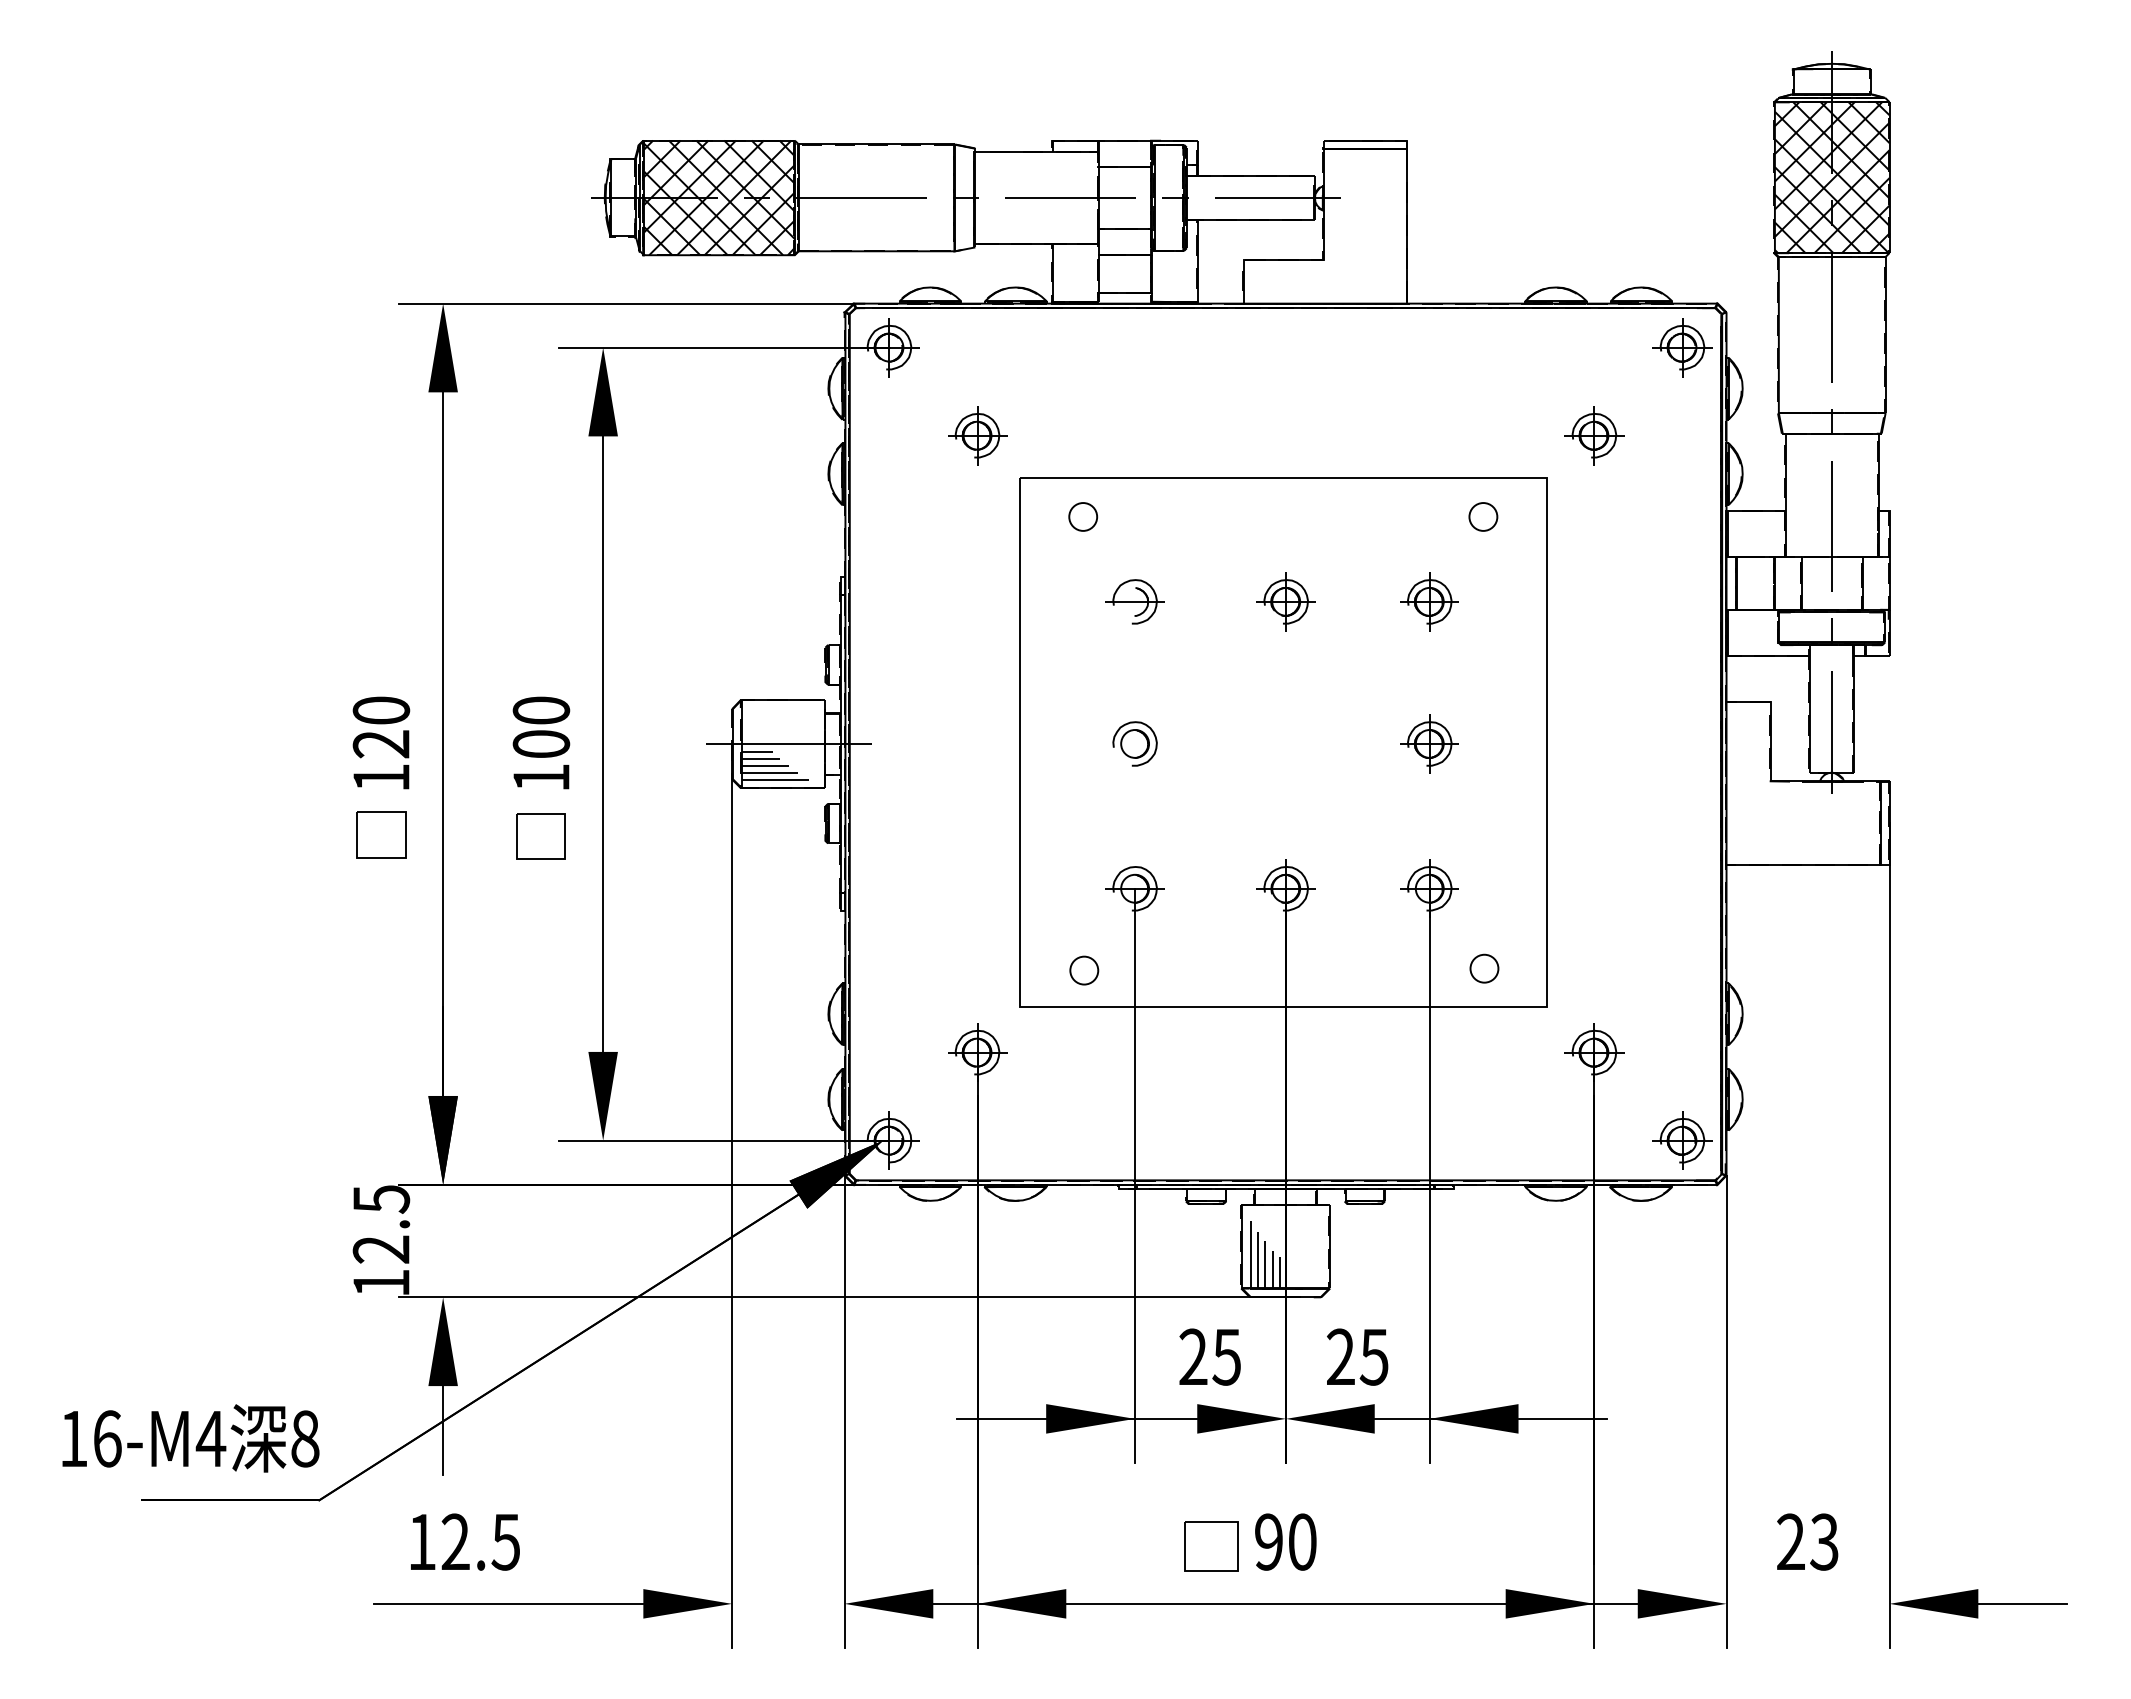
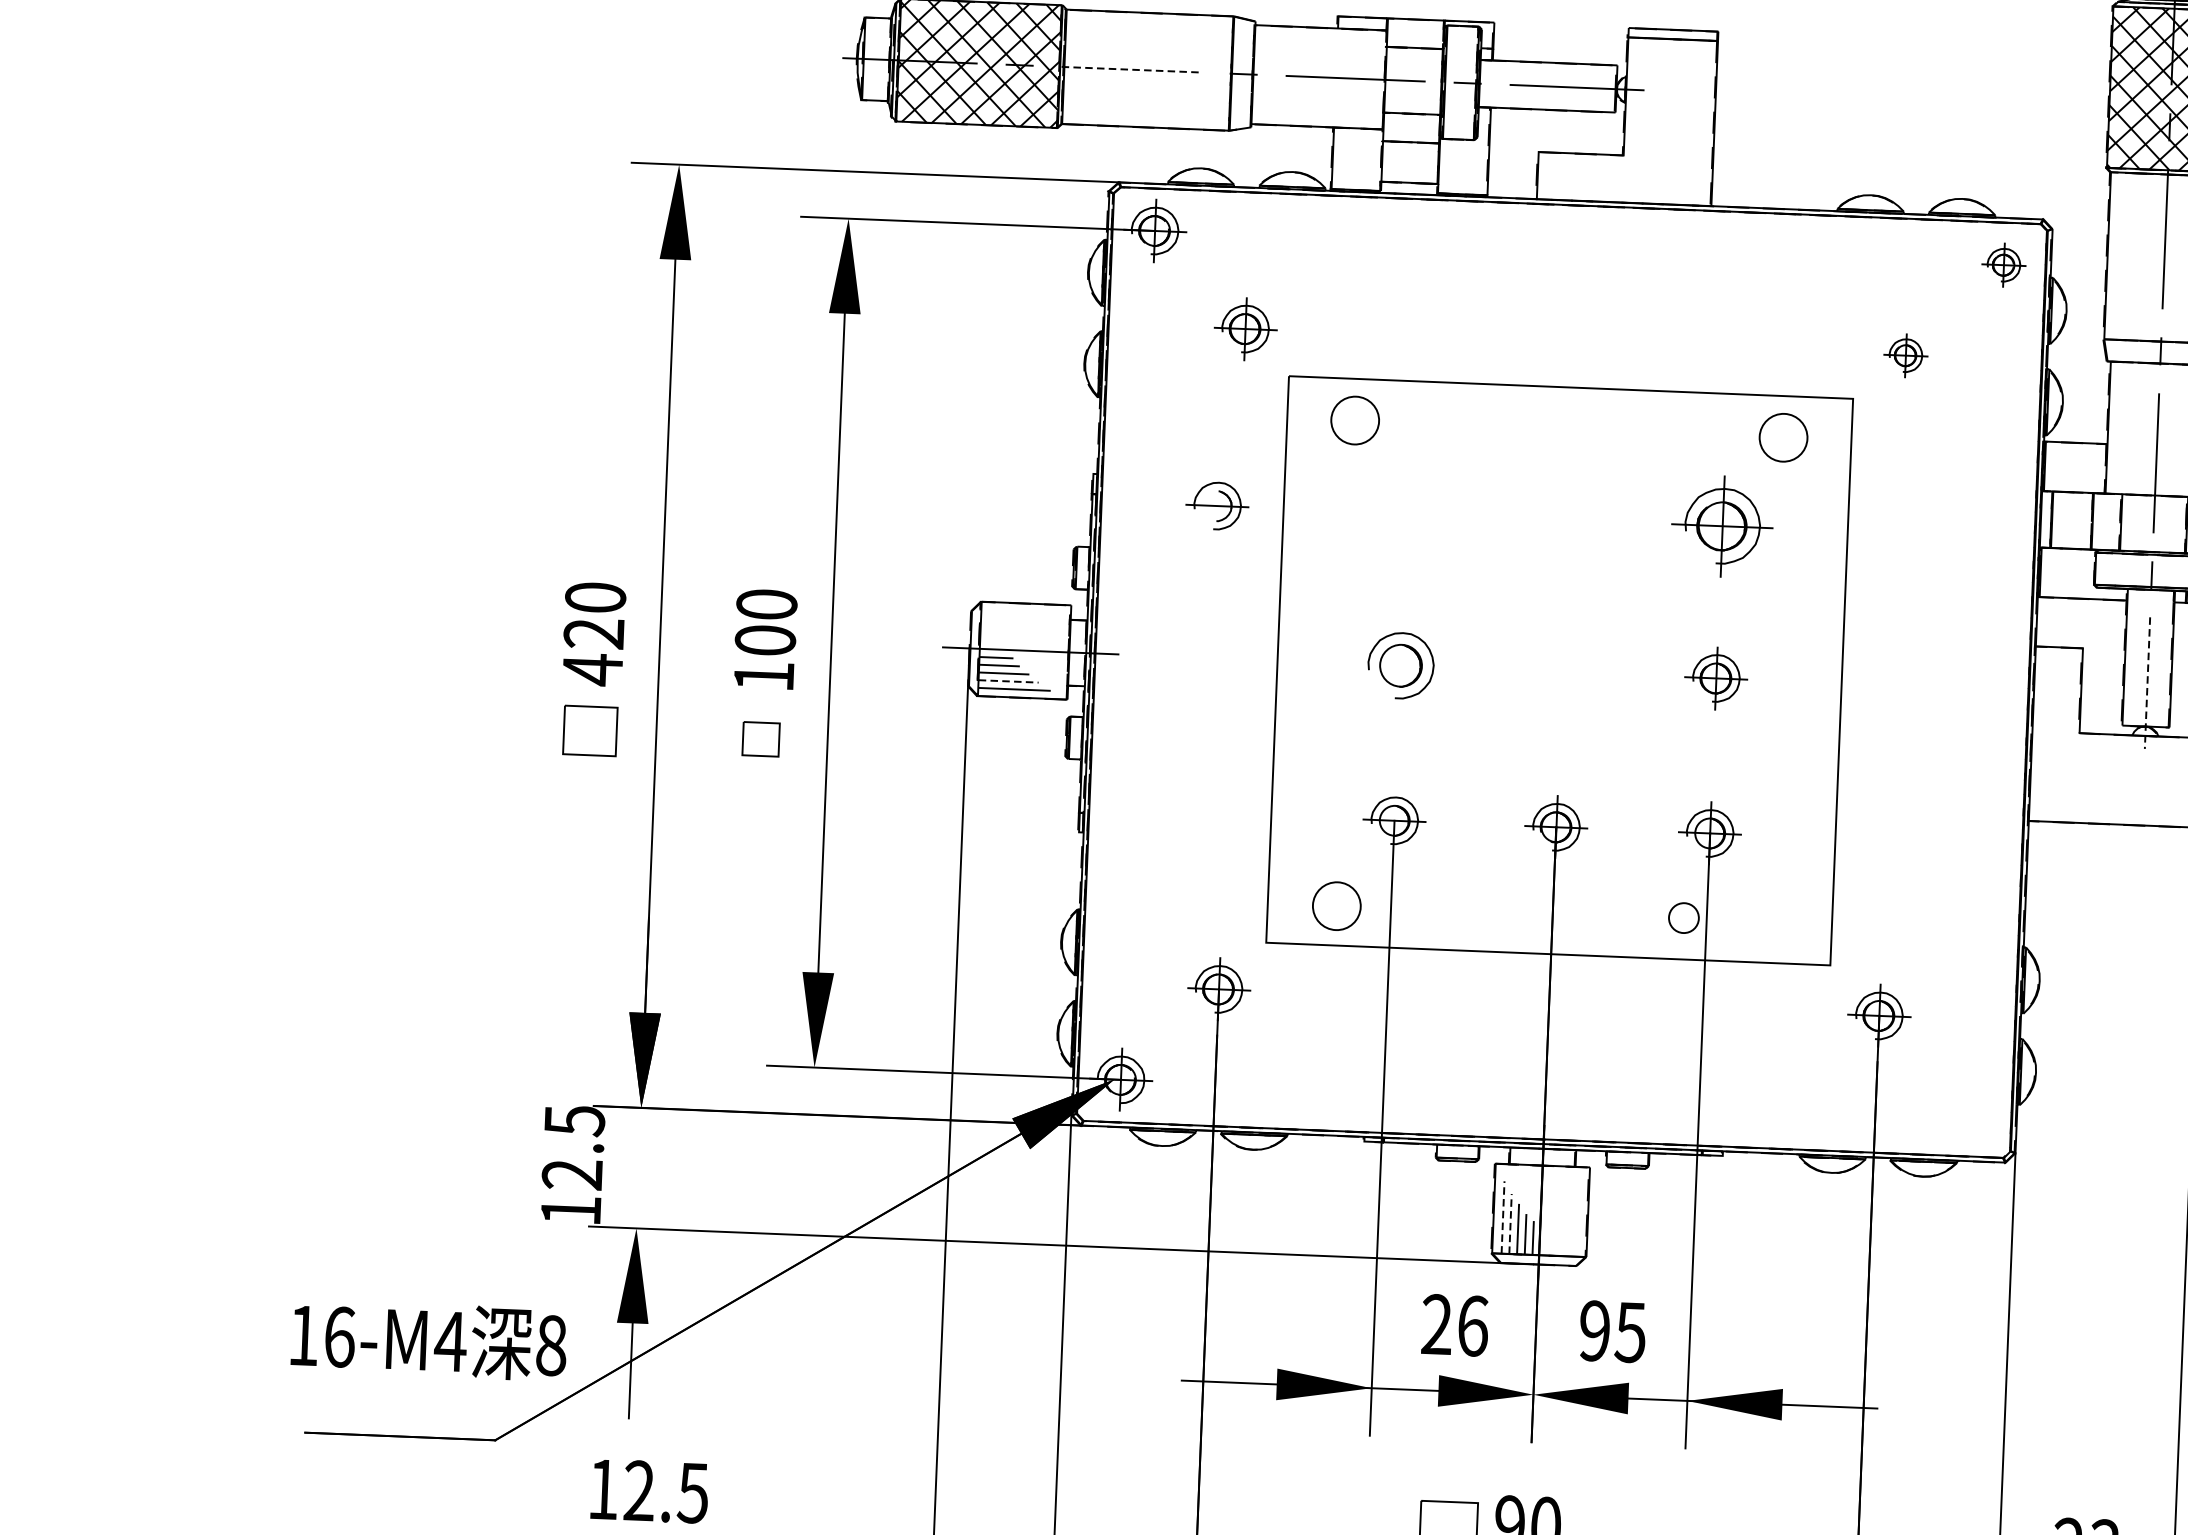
line: (862, 198) -> (1132, 70), solid -> dashed
part: (1682, 347) -> (2003, 264), size x0.7
part: (1594, 435) -> (1905, 355), size x0.7
circle: (1083, 516) -> (1355, 420), size x1.6
circle: (1483, 516) -> (1783, 437), size x1.6
part: (1134, 601) -> (1216, 505), moved
part: (1285, 601) -> (1568, 519), removed
part: (1429, 601) -> (1722, 525), size x1.6
line: (1832, 732) -> (2147, 683), solid -> dashed
part: (1134, 743) -> (1400, 665), size x1.4
line: (769, 773) -> (1008, 681), solid -> dashed
text: (381, 777) -> (592, 669), 120 -> 420
part: (540, 836) -> (760, 739), size x0.7
circle: (1484, 968) -> (1683, 917), moved
circle: (1084, 970) -> (1337, 906), size x1.6
part: (1682, 1140) -> (1969, 1113), removed
line: (1250, 1254) -> (1502, 1217), solid -> dashed
line: (1258, 1260) -> (1510, 1224), solid -> dashed
text: (1226, 1356) -> (1472, 1325), 25 -> 26
text: (1340, 1356) -> (1594, 1330), 25 -> 95
text: (190, 1438) -> (428, 1340), moved

